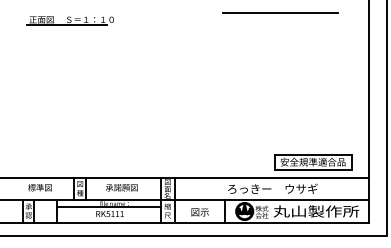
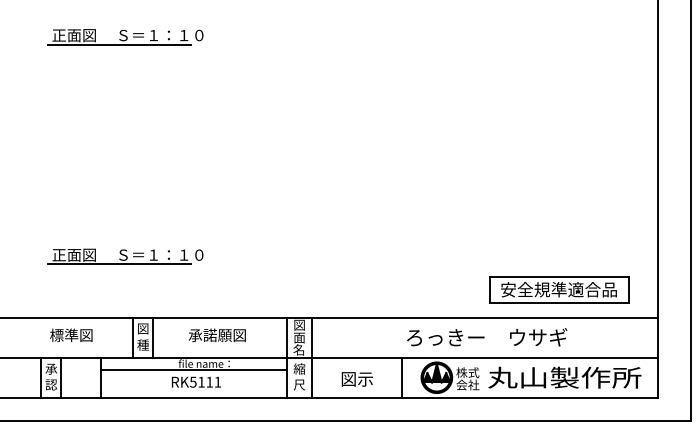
line: (280, 12) -> (500, 22), removed
part: (69, 143) -> (124, 256), added

